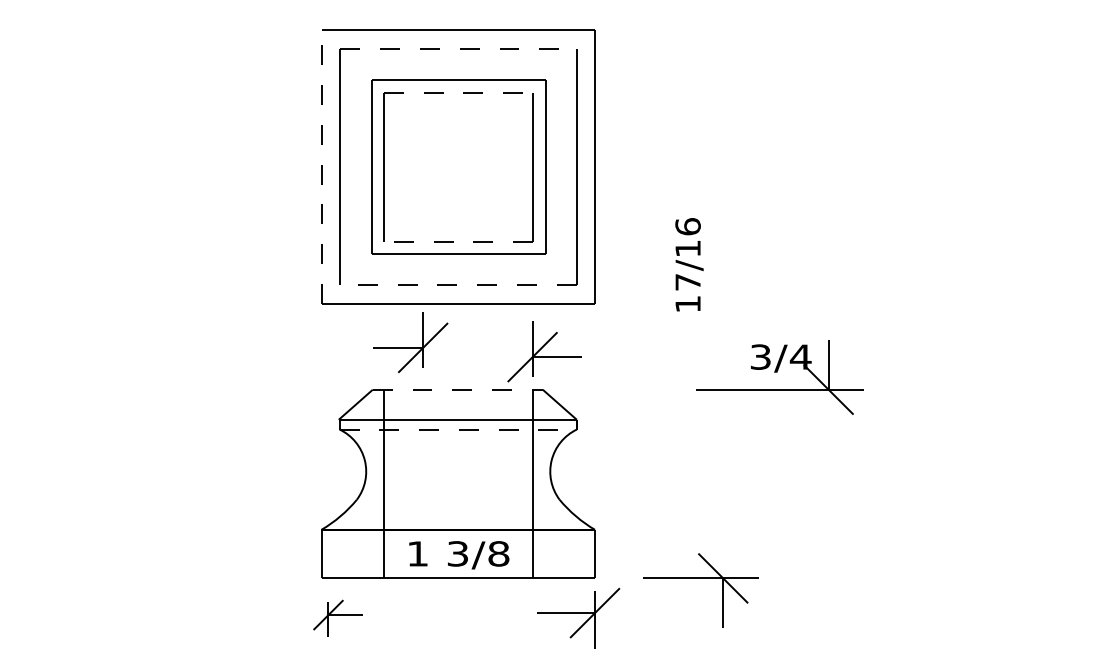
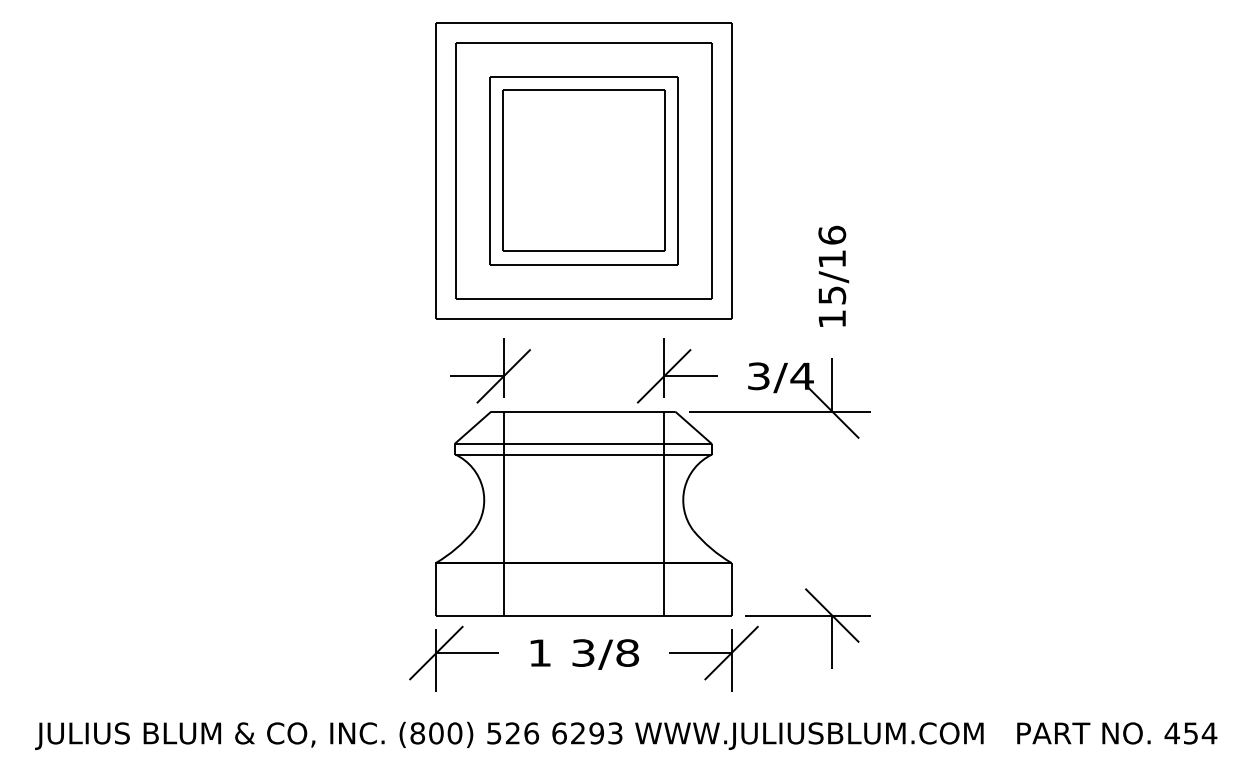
line: (458, 49) -> (584, 43), dashed -> solid
line: (458, 92) -> (584, 90), dashed -> solid
line: (322, 166) -> (436, 170), dashed -> solid
line: (458, 241) -> (584, 251), dashed -> solid
text: (688, 282) -> (832, 295), 17/16 -> 15/16
line: (458, 285) -> (584, 298), dashed -> solid
part: (410, 342) -> (490, 370), moved
part: (779, 377) -> (779, 398), moved
line: (458, 389) -> (583, 411), dashed -> solid
line: (458, 429) -> (584, 454), dashed -> solid
text: (458, 555) -> (584, 654), moved
part: (700, 579) -> (807, 616), moved
part: (337, 618) -> (453, 658), size x1.67

